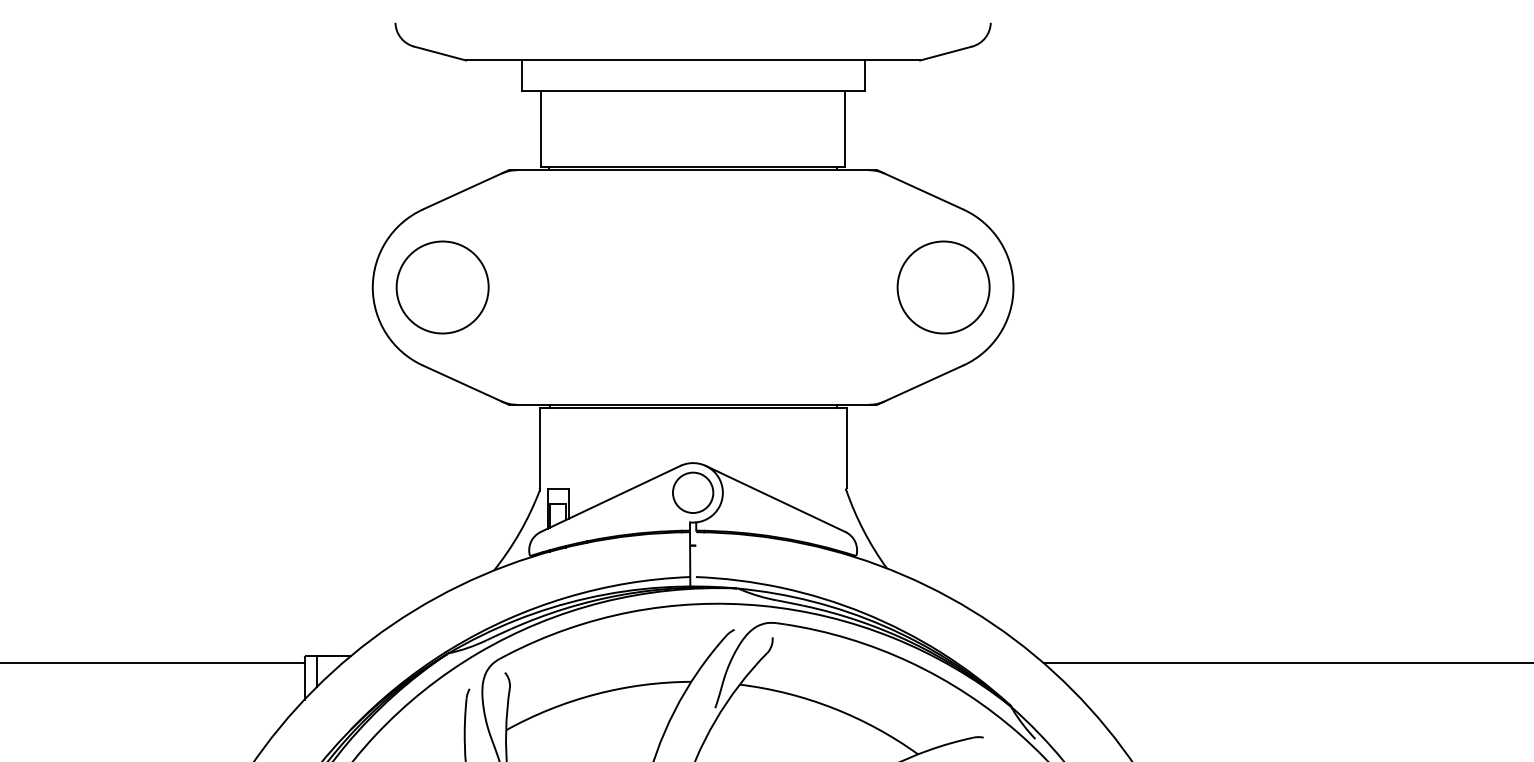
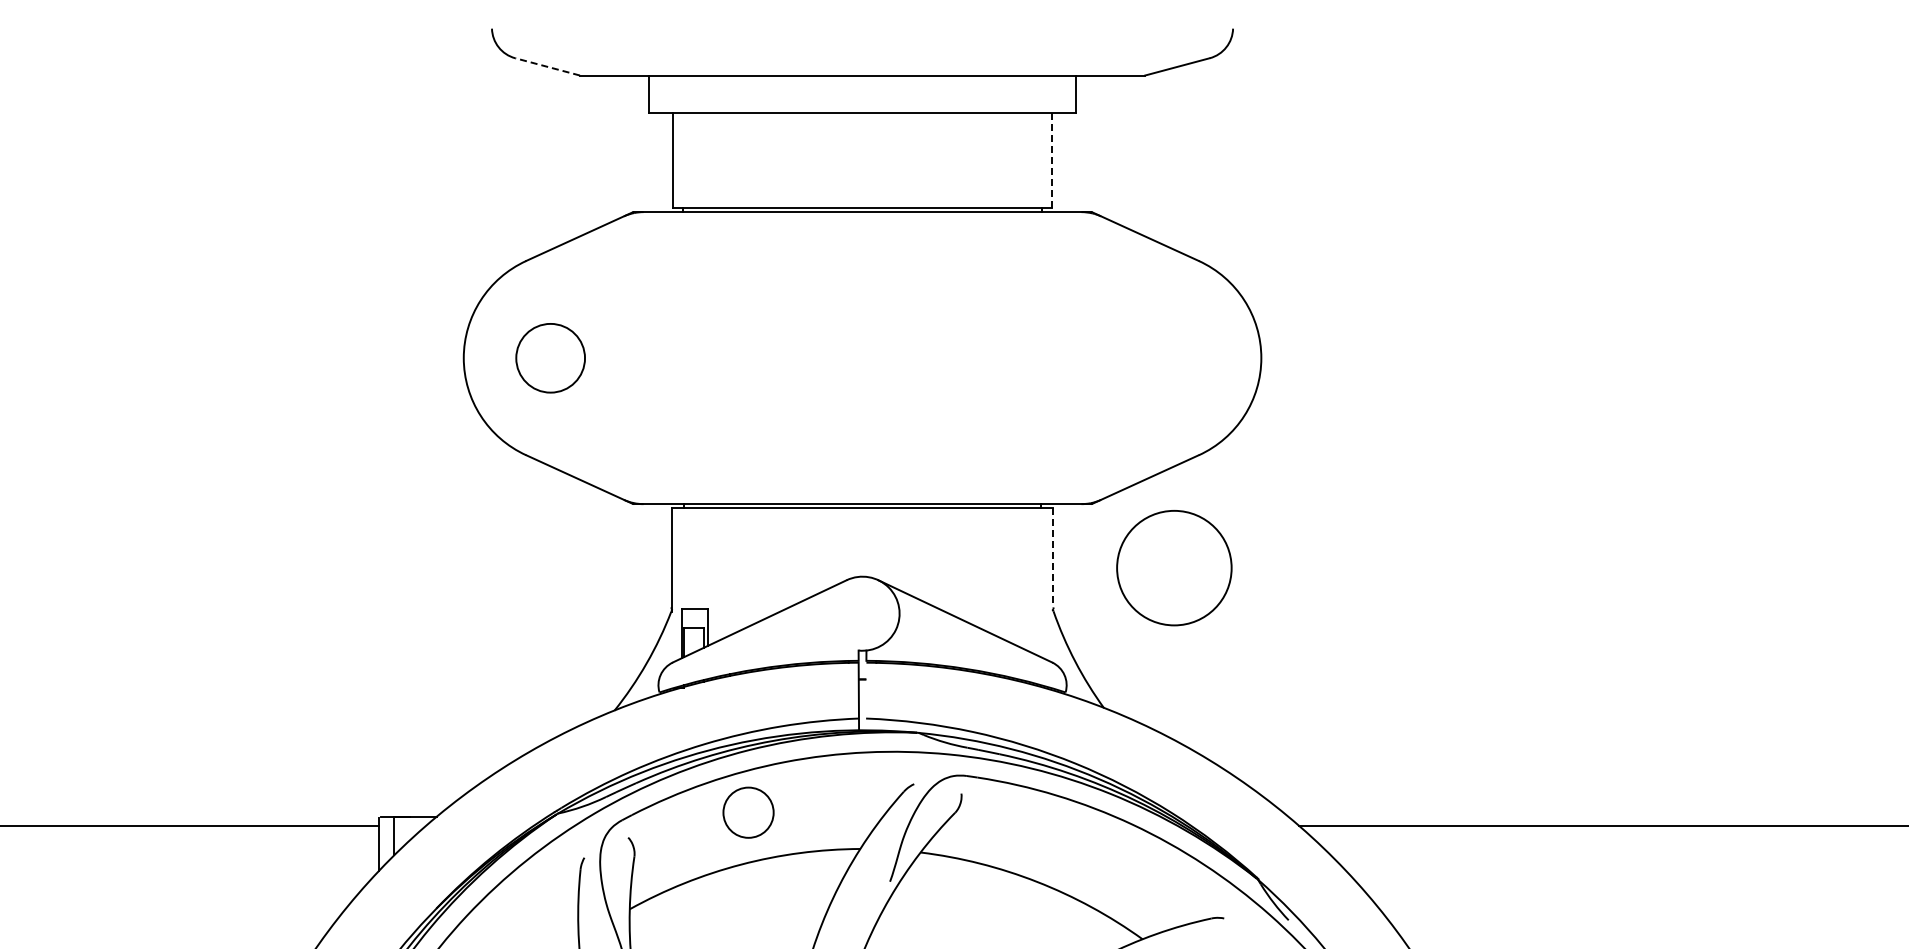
line: (440, 53) -> (547, 66), solid -> dashed
line: (844, 128) -> (1051, 160), solid -> dashed
circle: (442, 287) -> (550, 358), size x0.6
circle: (943, 287) -> (1174, 568), moved
line: (846, 447) -> (1053, 557), solid -> dashed
circle: (693, 492) -> (748, 812), moved

